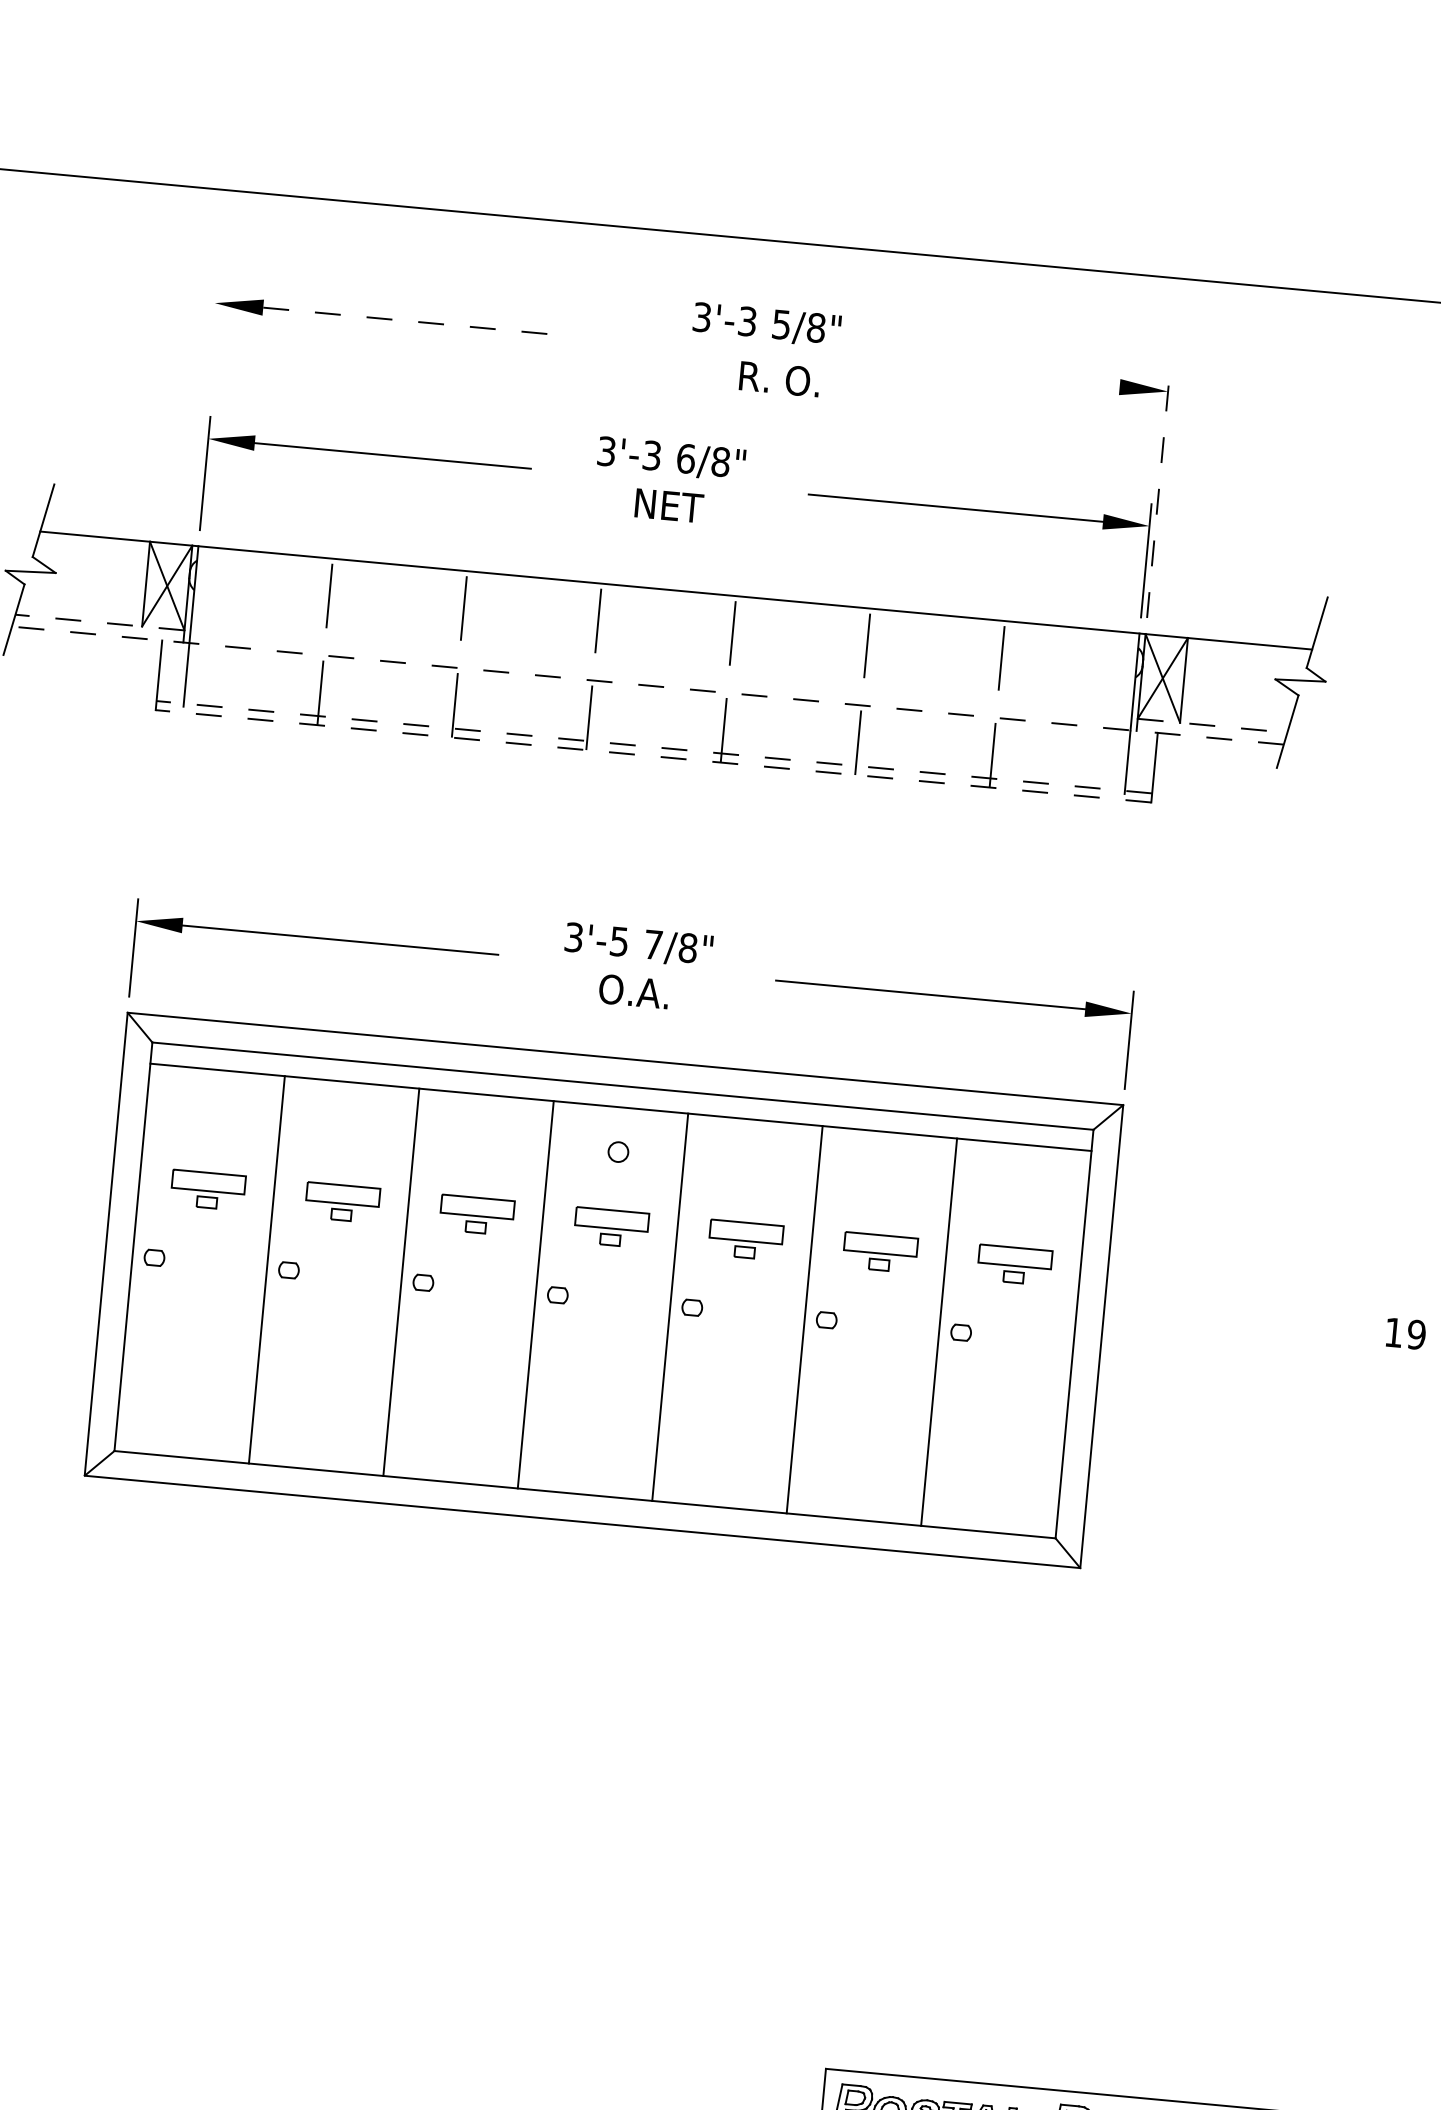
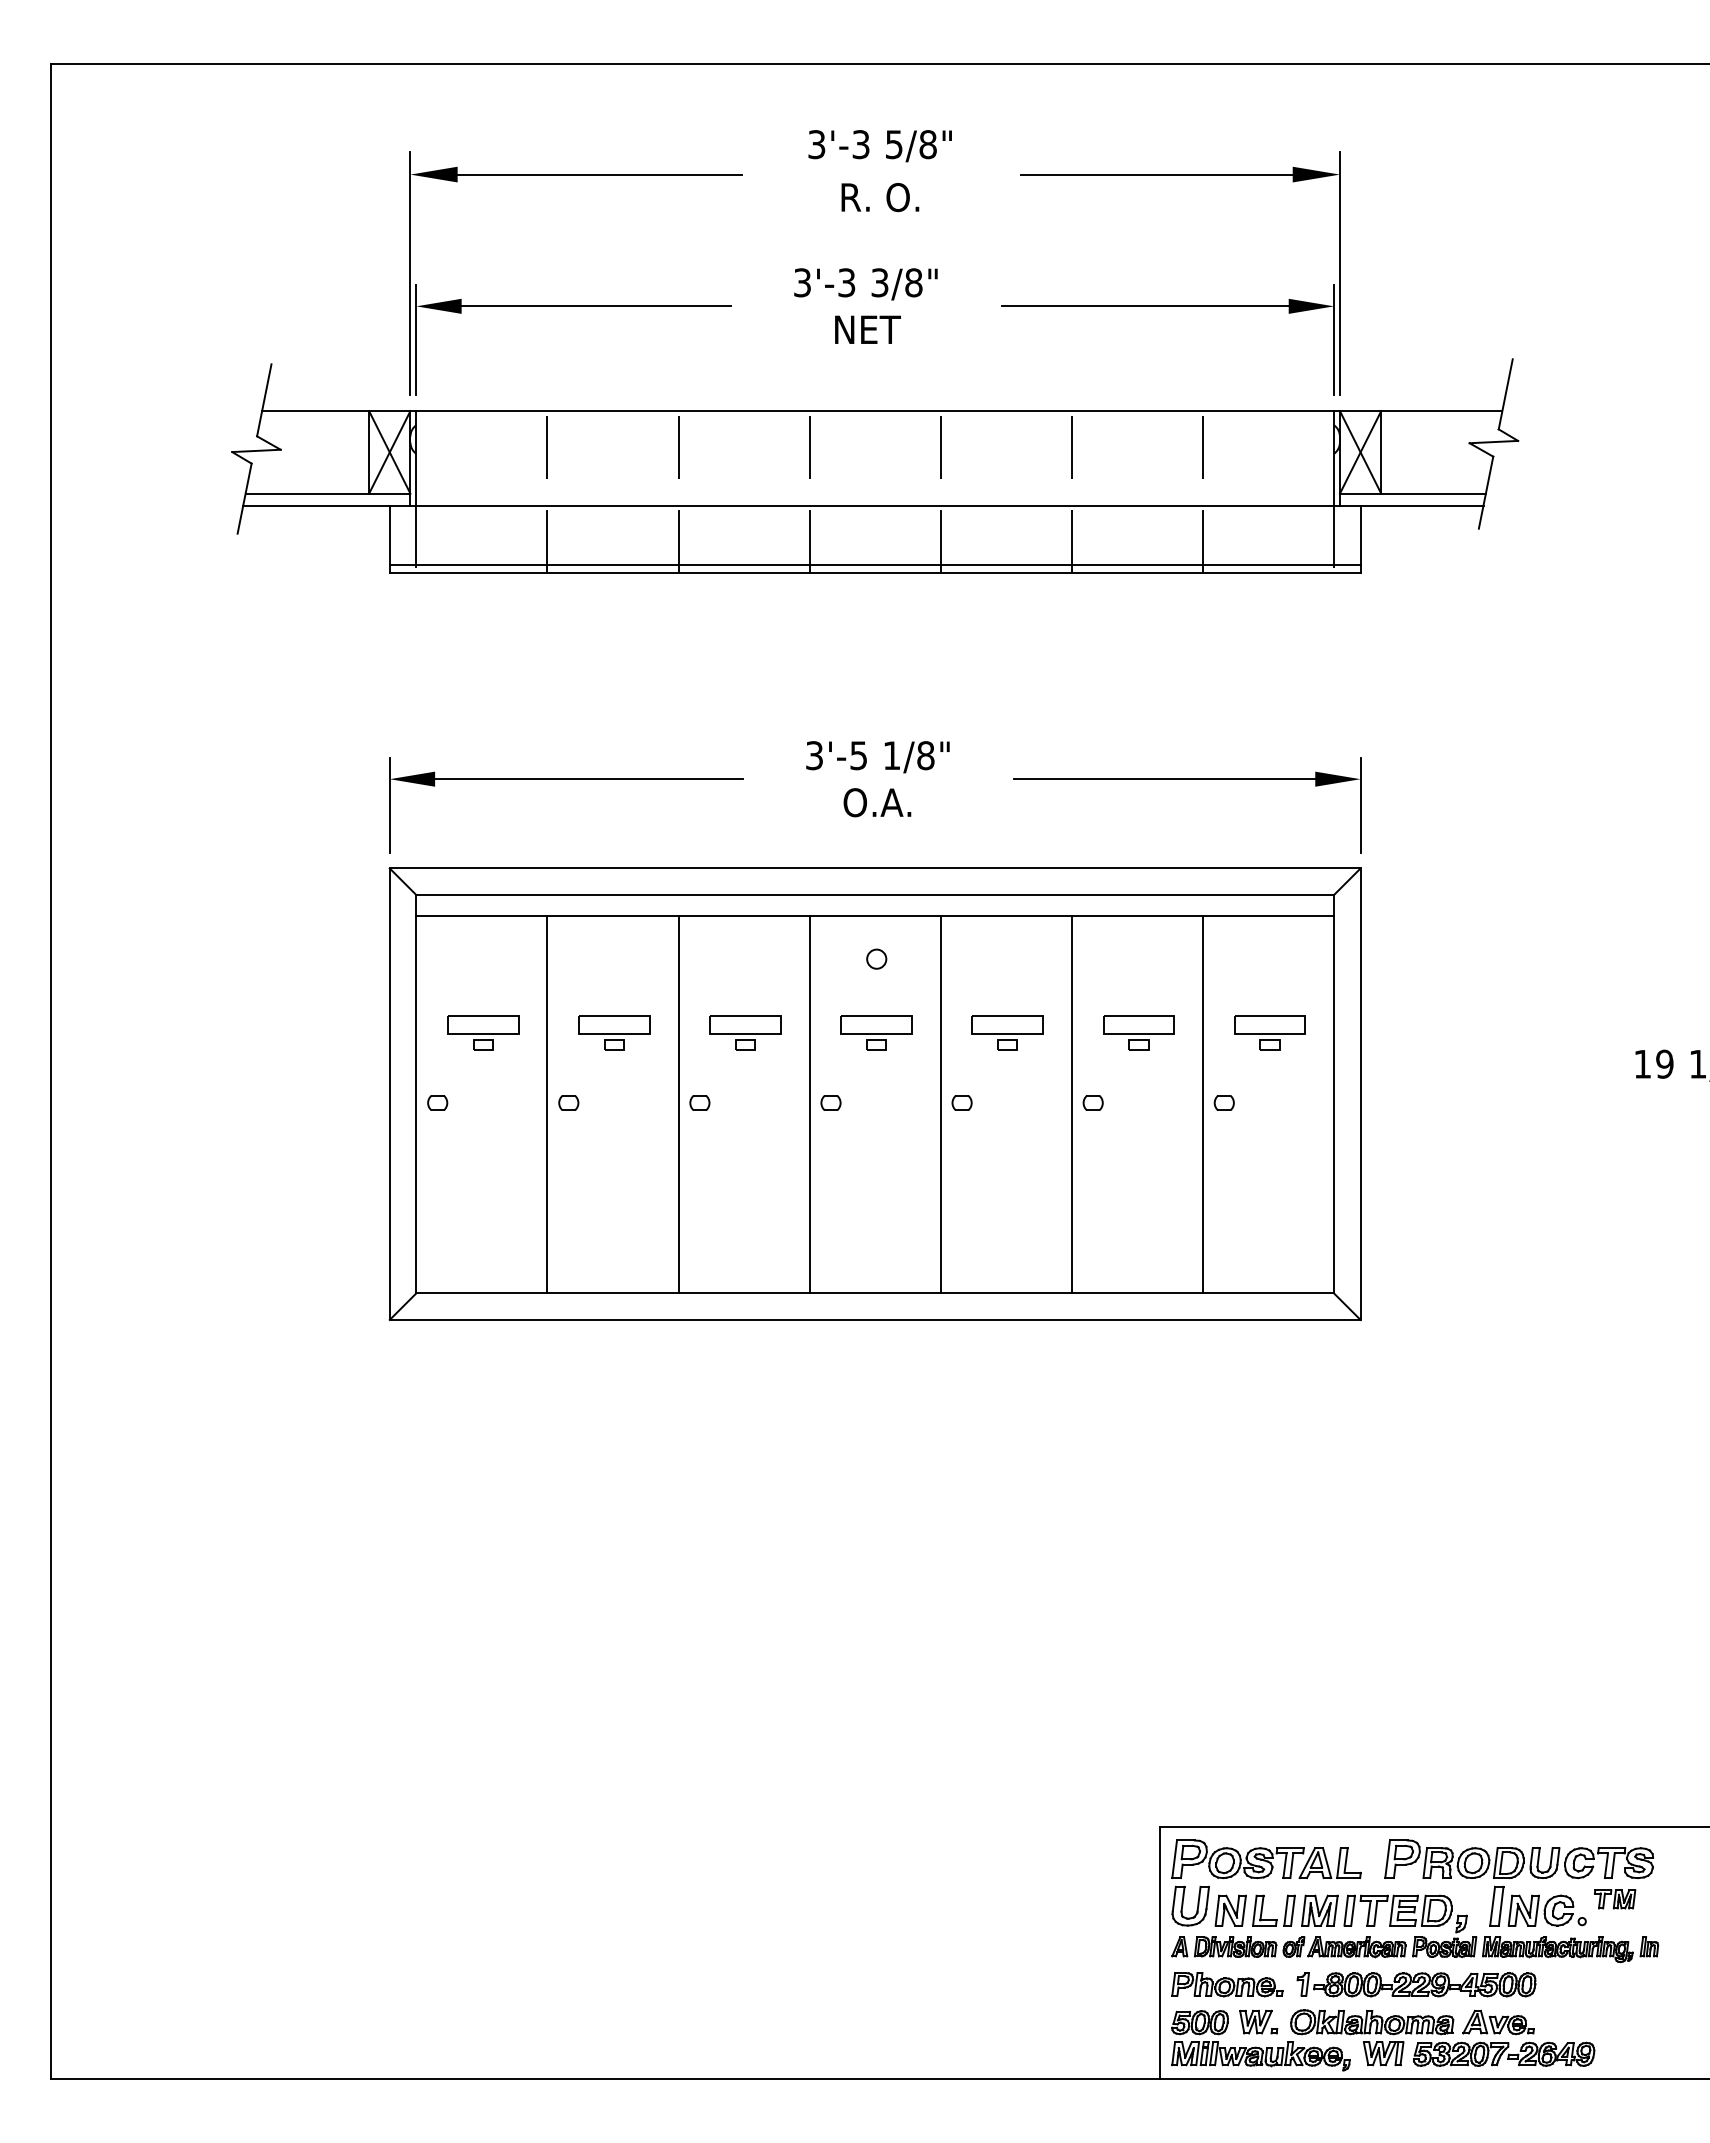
line: (409, 321) -> (600, 174), dashed -> solid
text: (766, 325) -> (879, 146), moved
line: (979, 374) -> (1156, 174), added
text: (779, 379) -> (880, 197), moved
line: (205, 404) -> (410, 273), added
text: (685, 458) -> (879, 282), 6/8" -> 3/8"
line: (1158, 492) -> (1339, 273), dashed -> solid
line: (99, 622) -> (327, 493), dashed -> solid
line: (646, 685) -> (862, 505), dashed -> solid
line: (1212, 725) -> (1412, 493), dashed -> solid
line: (653, 747) -> (874, 564), dashed -> solid
line: (652, 756) -> (874, 573), dashed -> solid
text: (652, 944) -> (891, 755), 7/8" -> 1/8"

